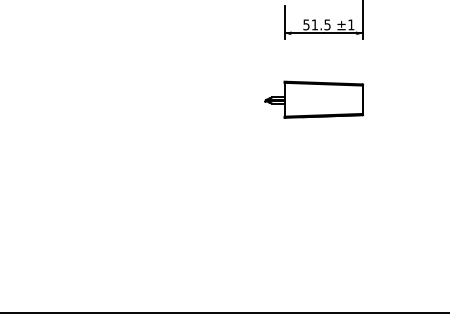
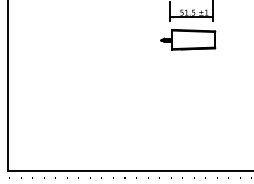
part: (314, 99) -> (188, 39), moved

